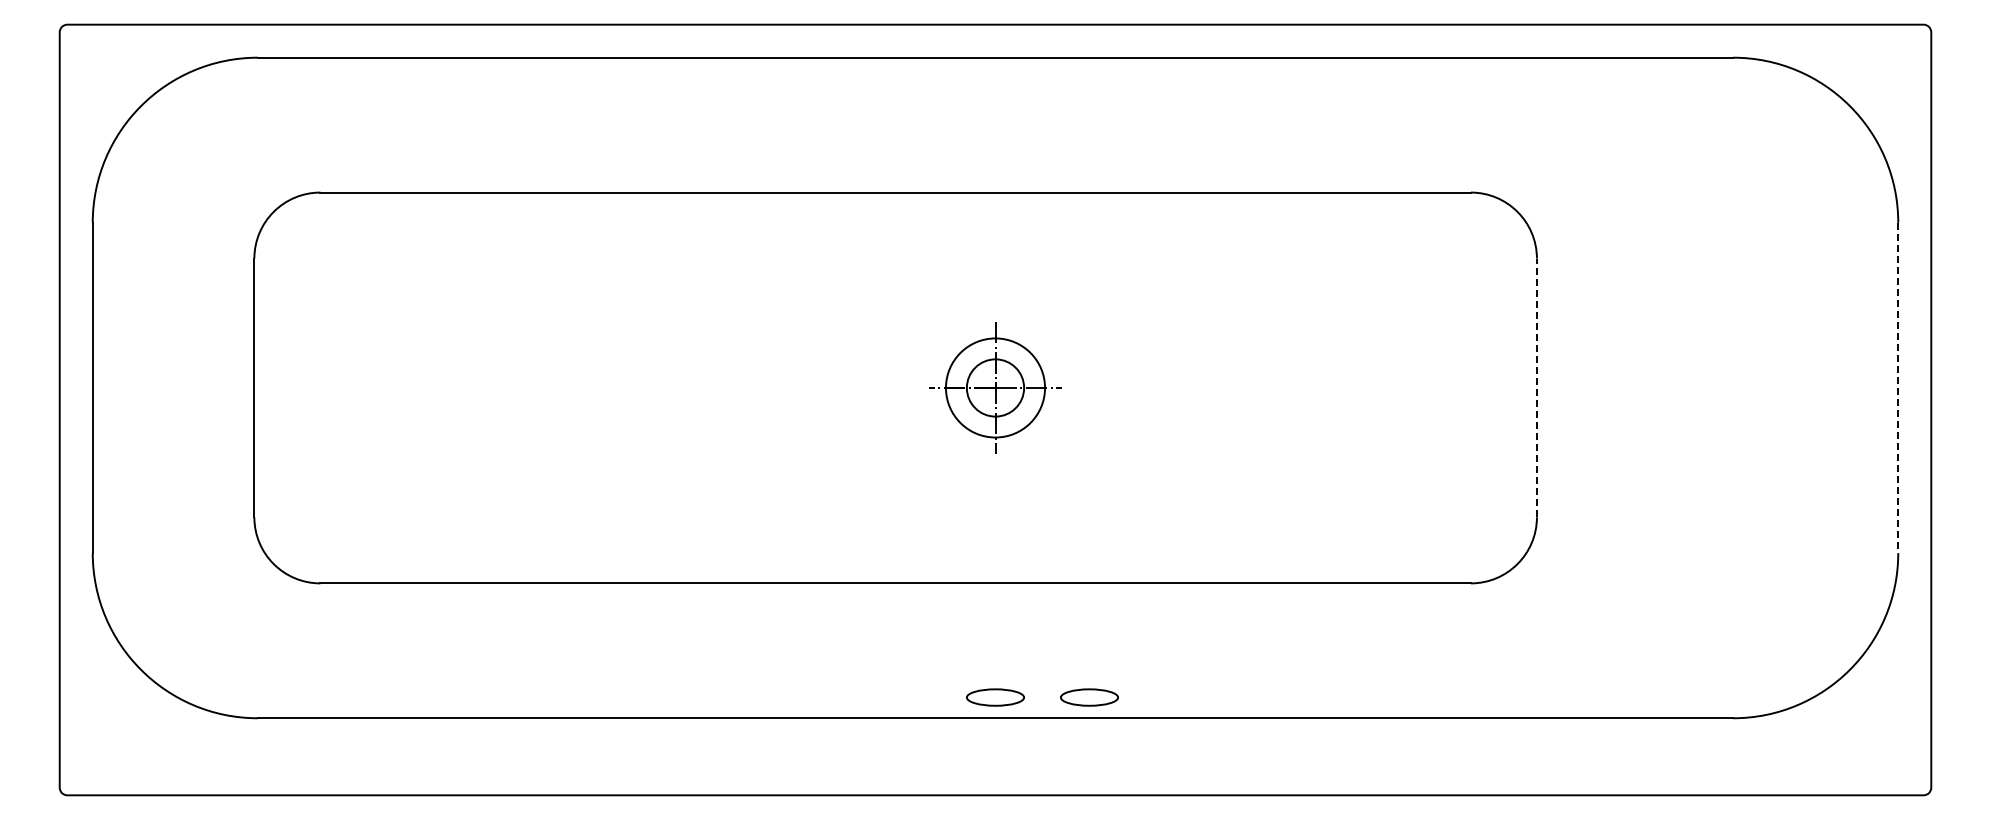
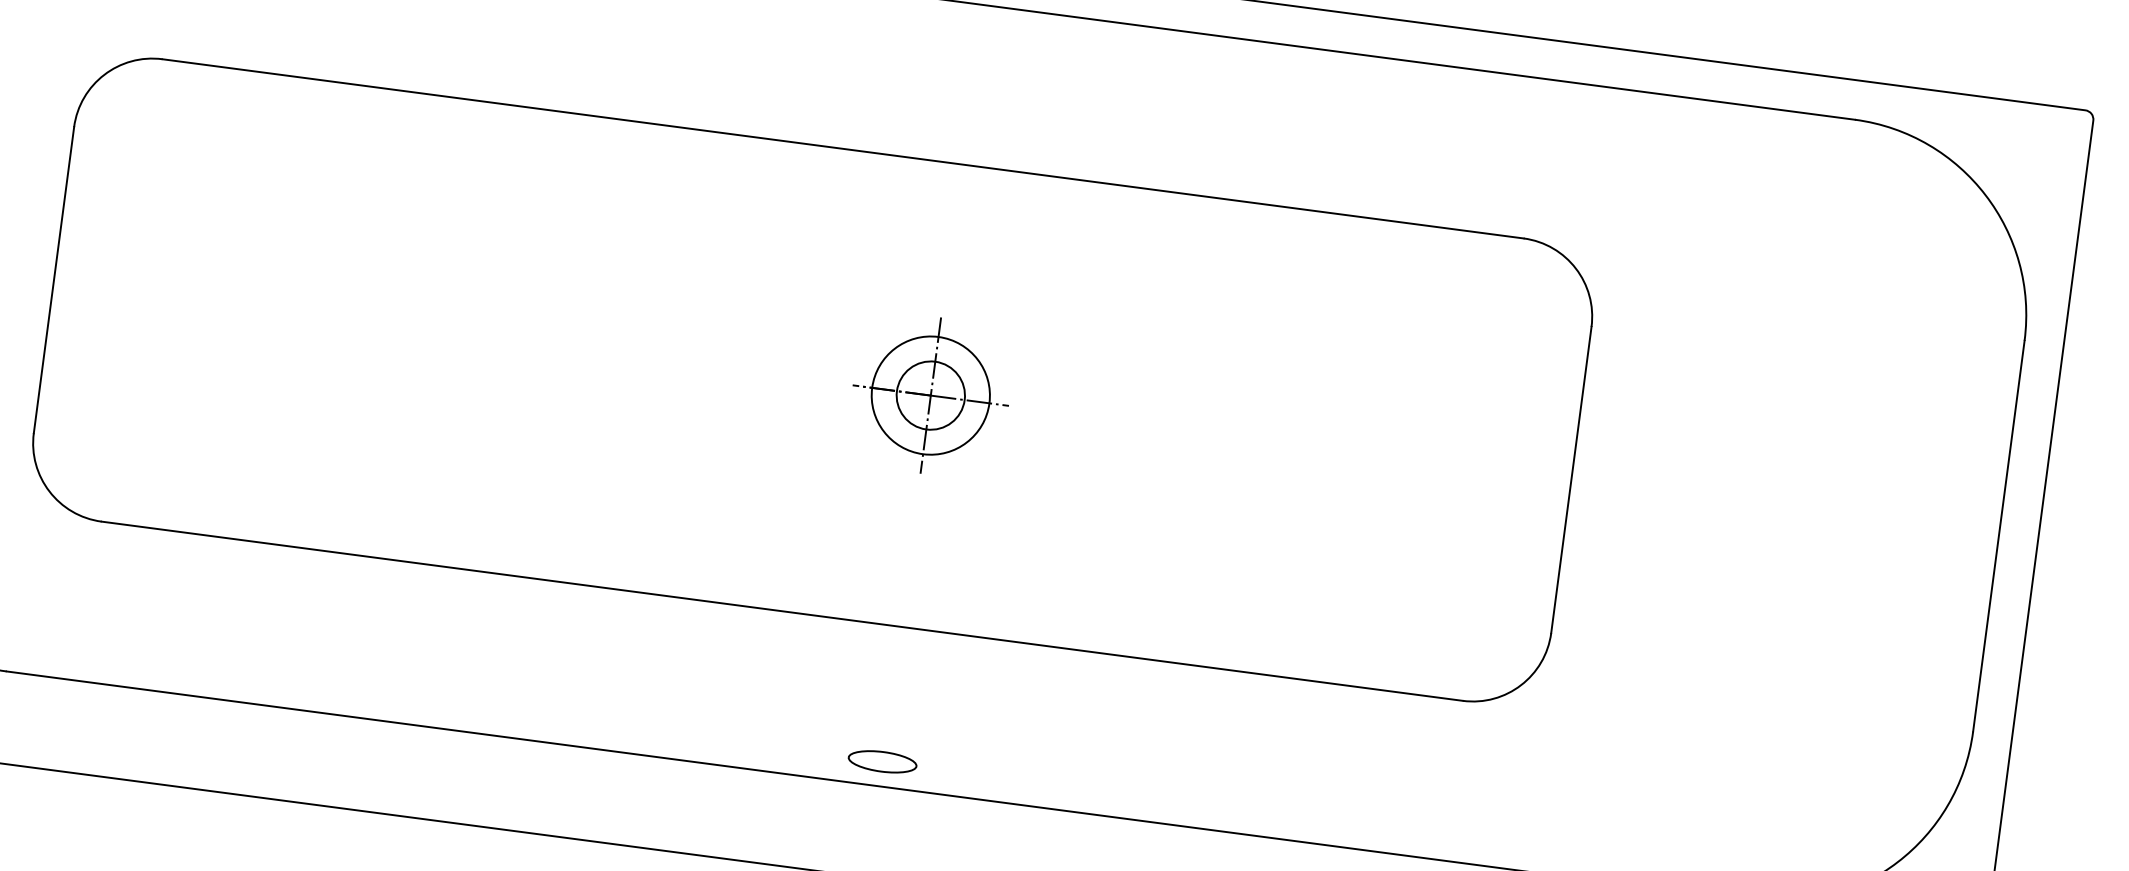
line: (1536, 387) -> (1570, 479), dashed -> solid
line: (1898, 388) -> (1999, 536), dashed -> solid
part: (1089, 697) -> (993, 776), removed

